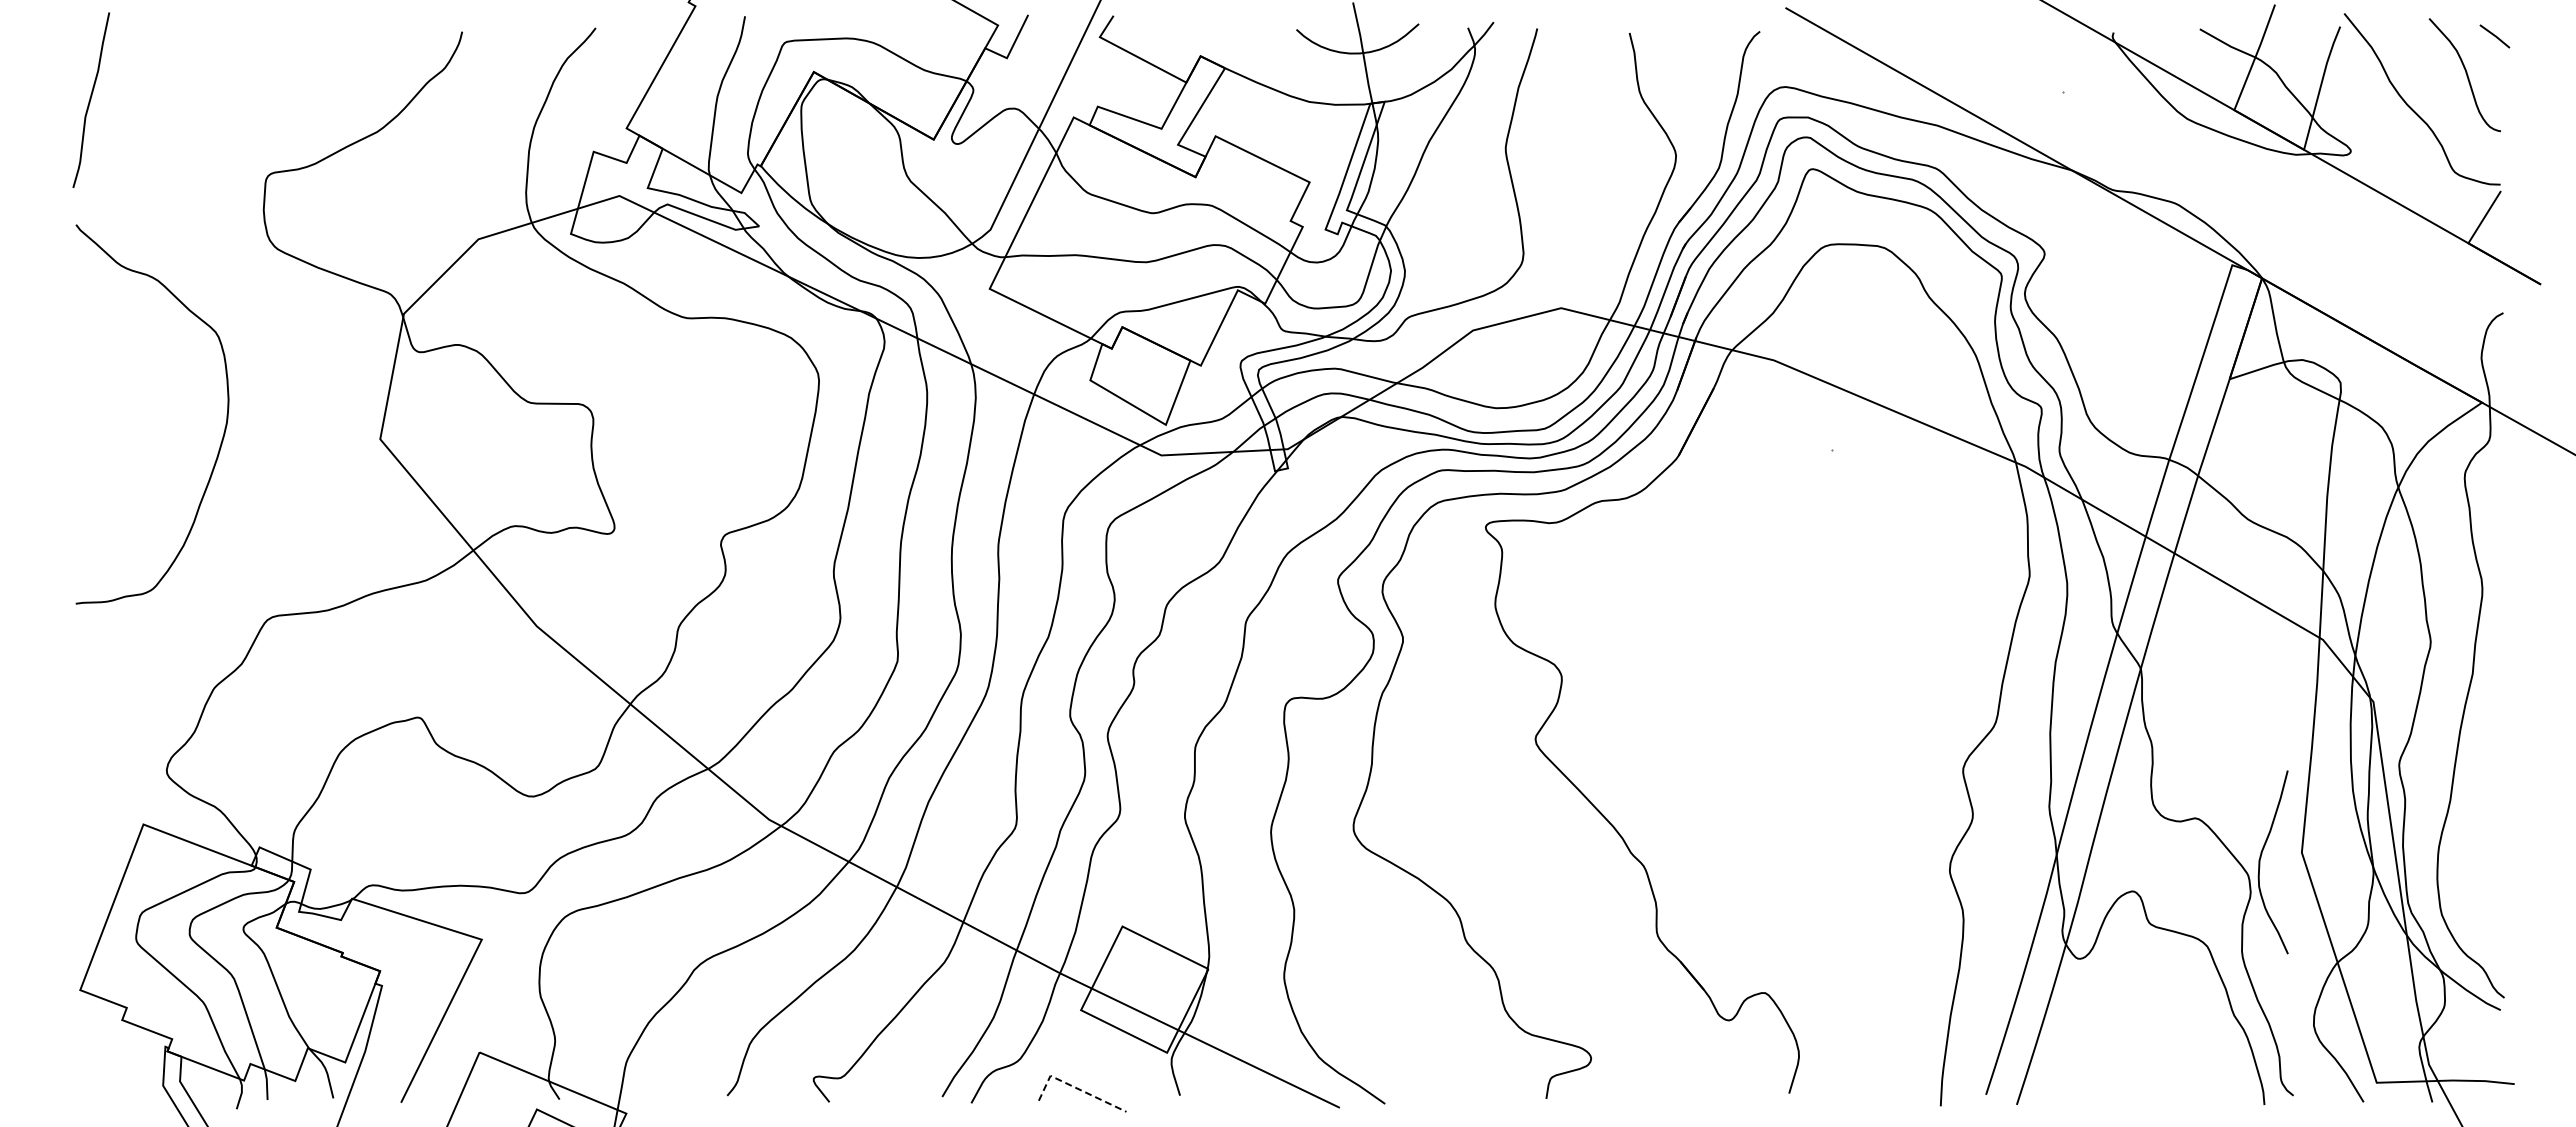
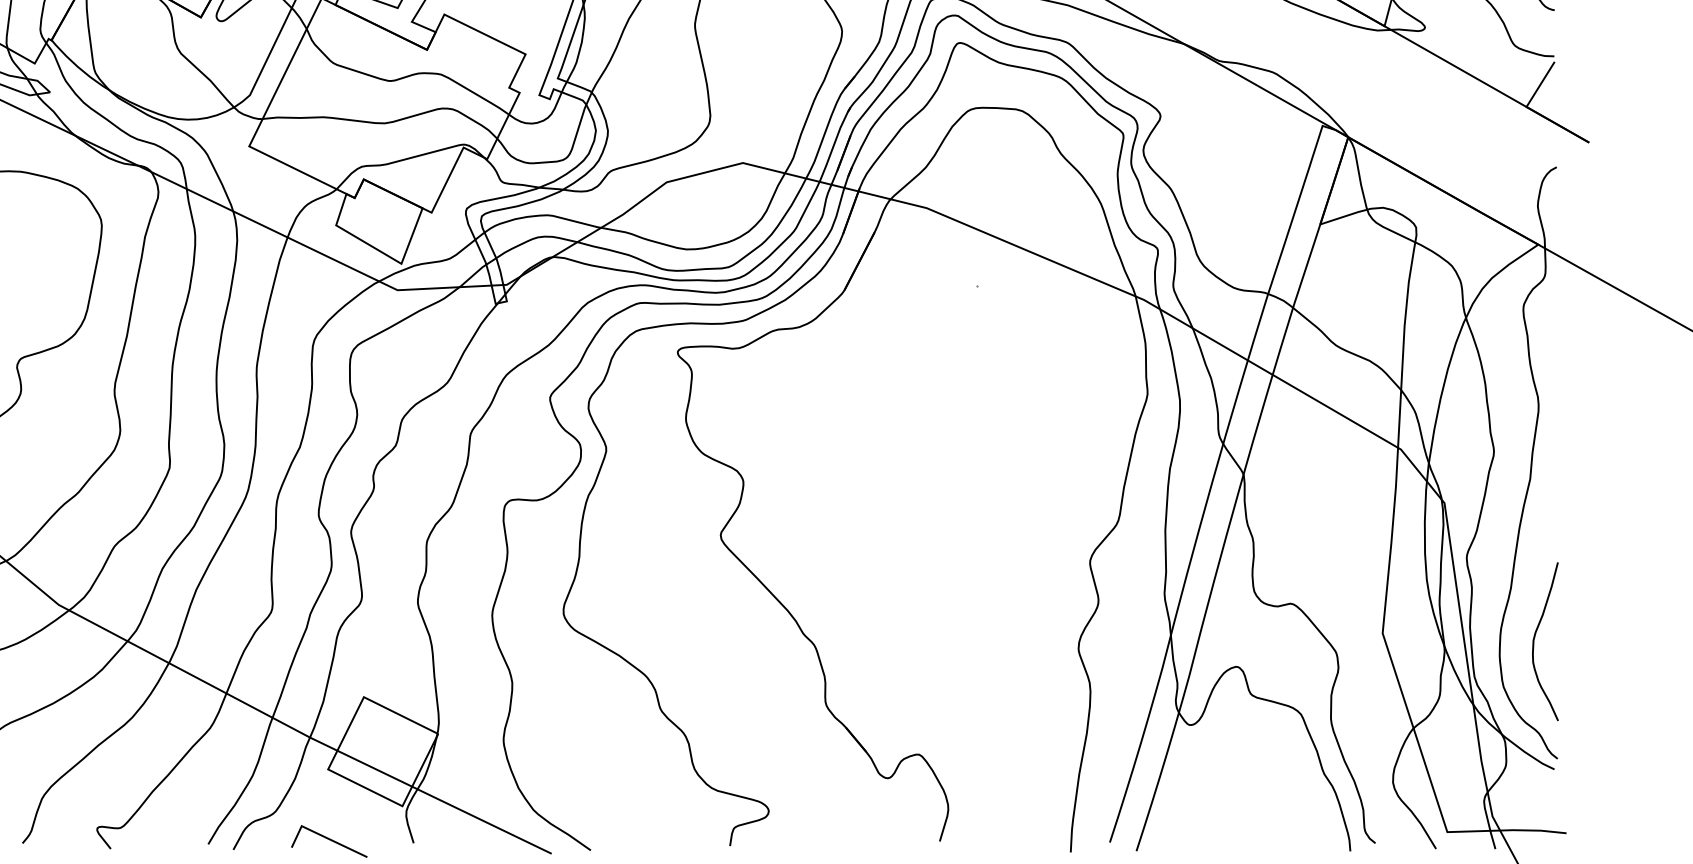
curve: (2260, 862) -> (1534, 641), moved
line: (1075, 1087) -> (323, 836), dashed -> solid

